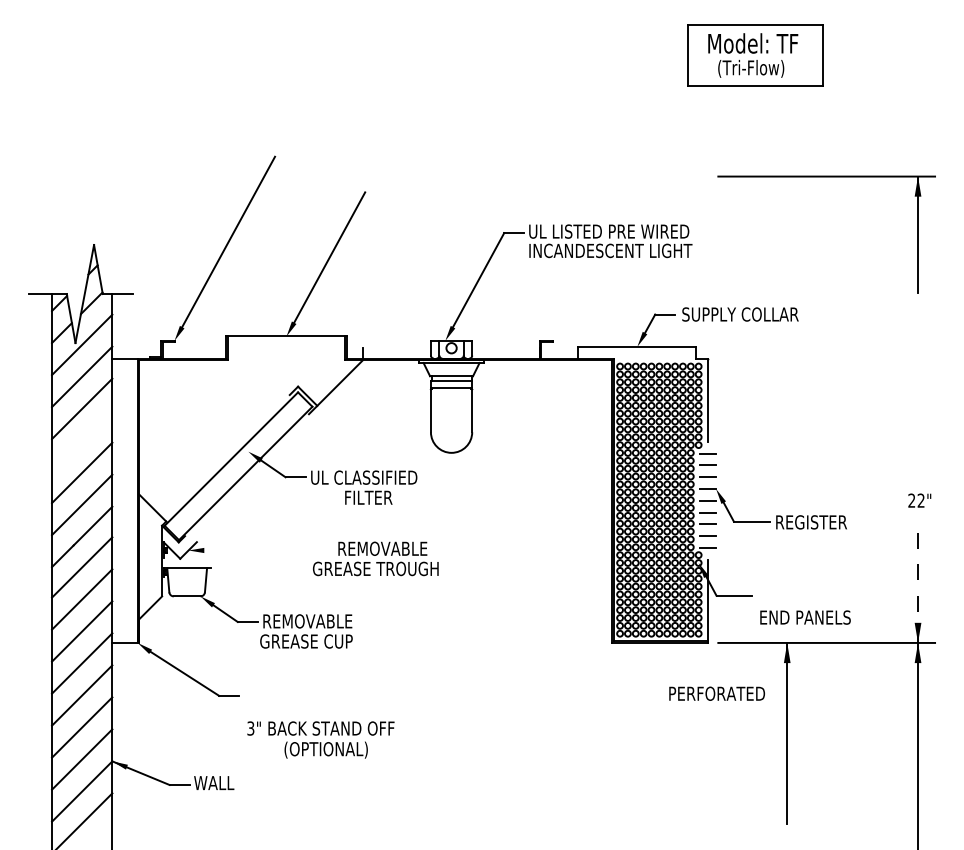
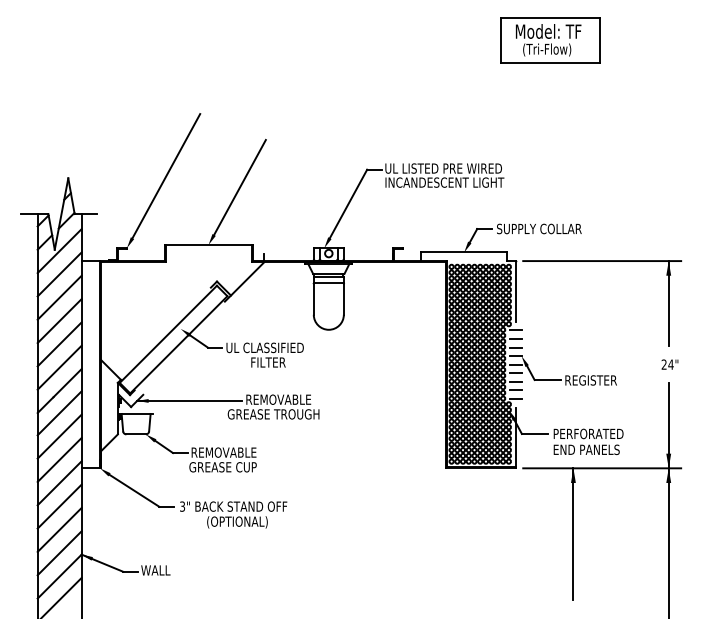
part: (826, 177) -> (602, 261), moved
line: (82, 440) -> (59, 320), added
text: (921, 500) -> (671, 364), 22" -> 24"
line: (260, 550) -> (189, 400), added
line: (918, 584) -> (669, 425), dashed -> solid
text: (716, 693) -> (588, 433), moved
text: (320, 739) -> (233, 514), moved

